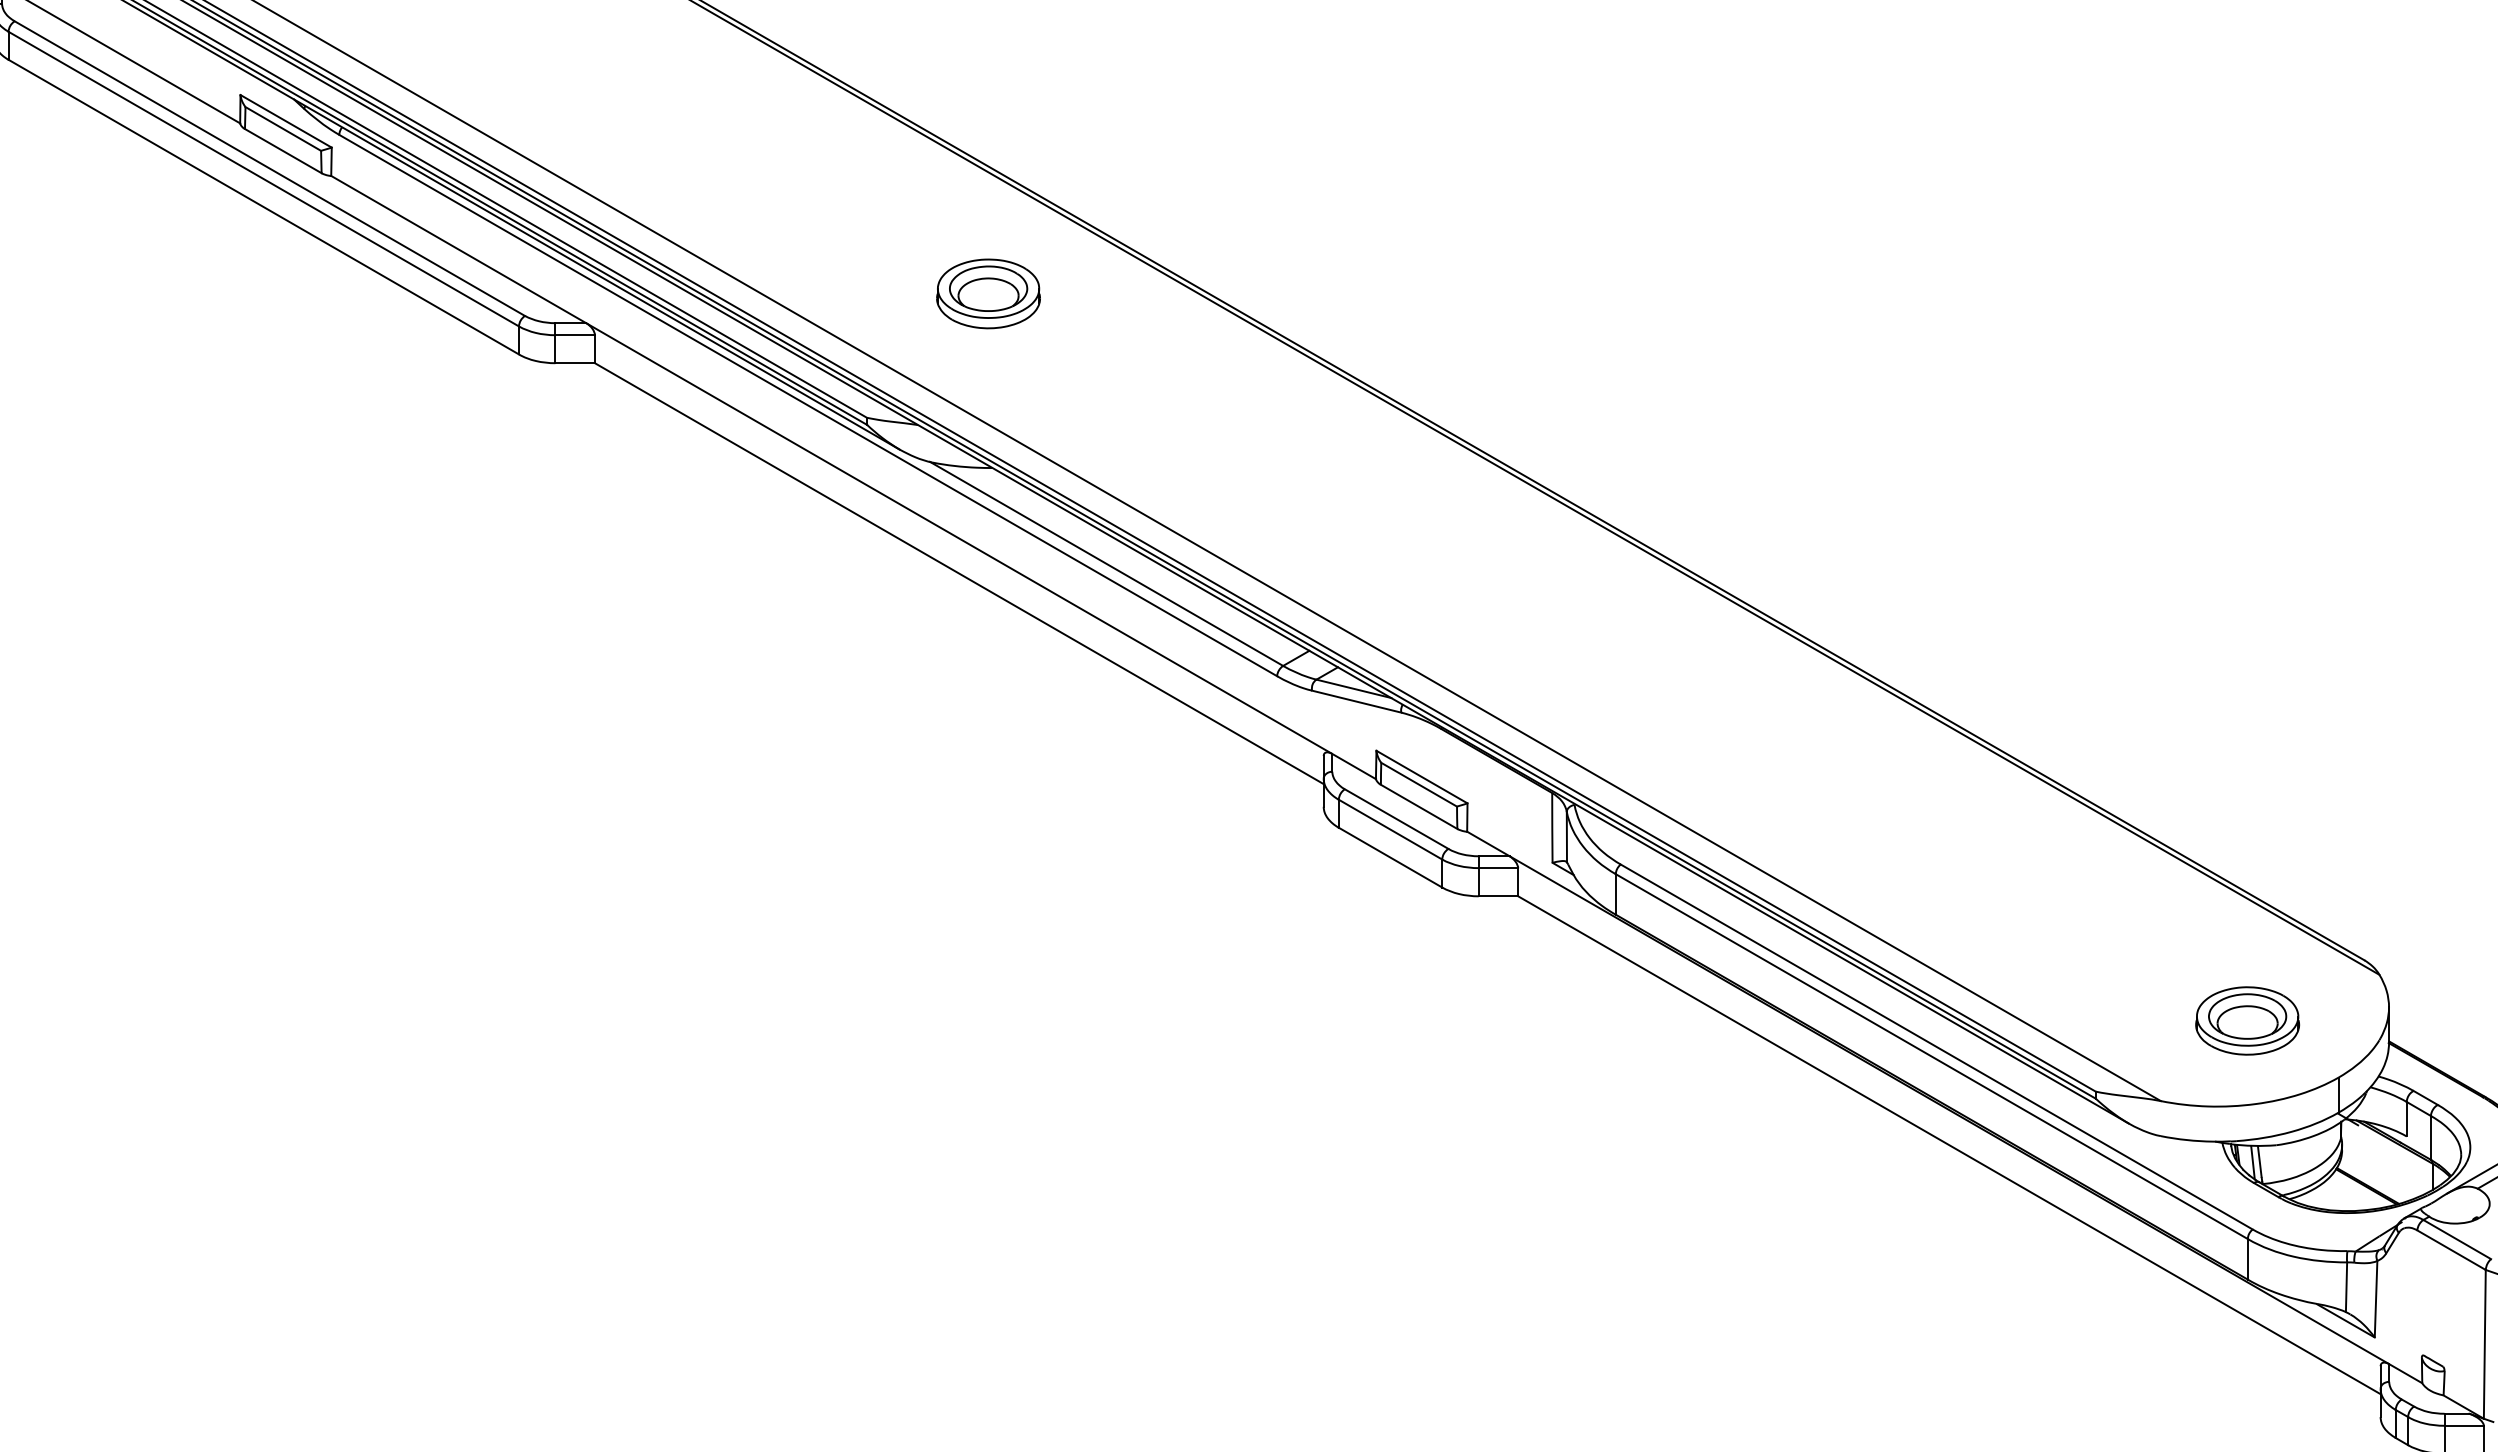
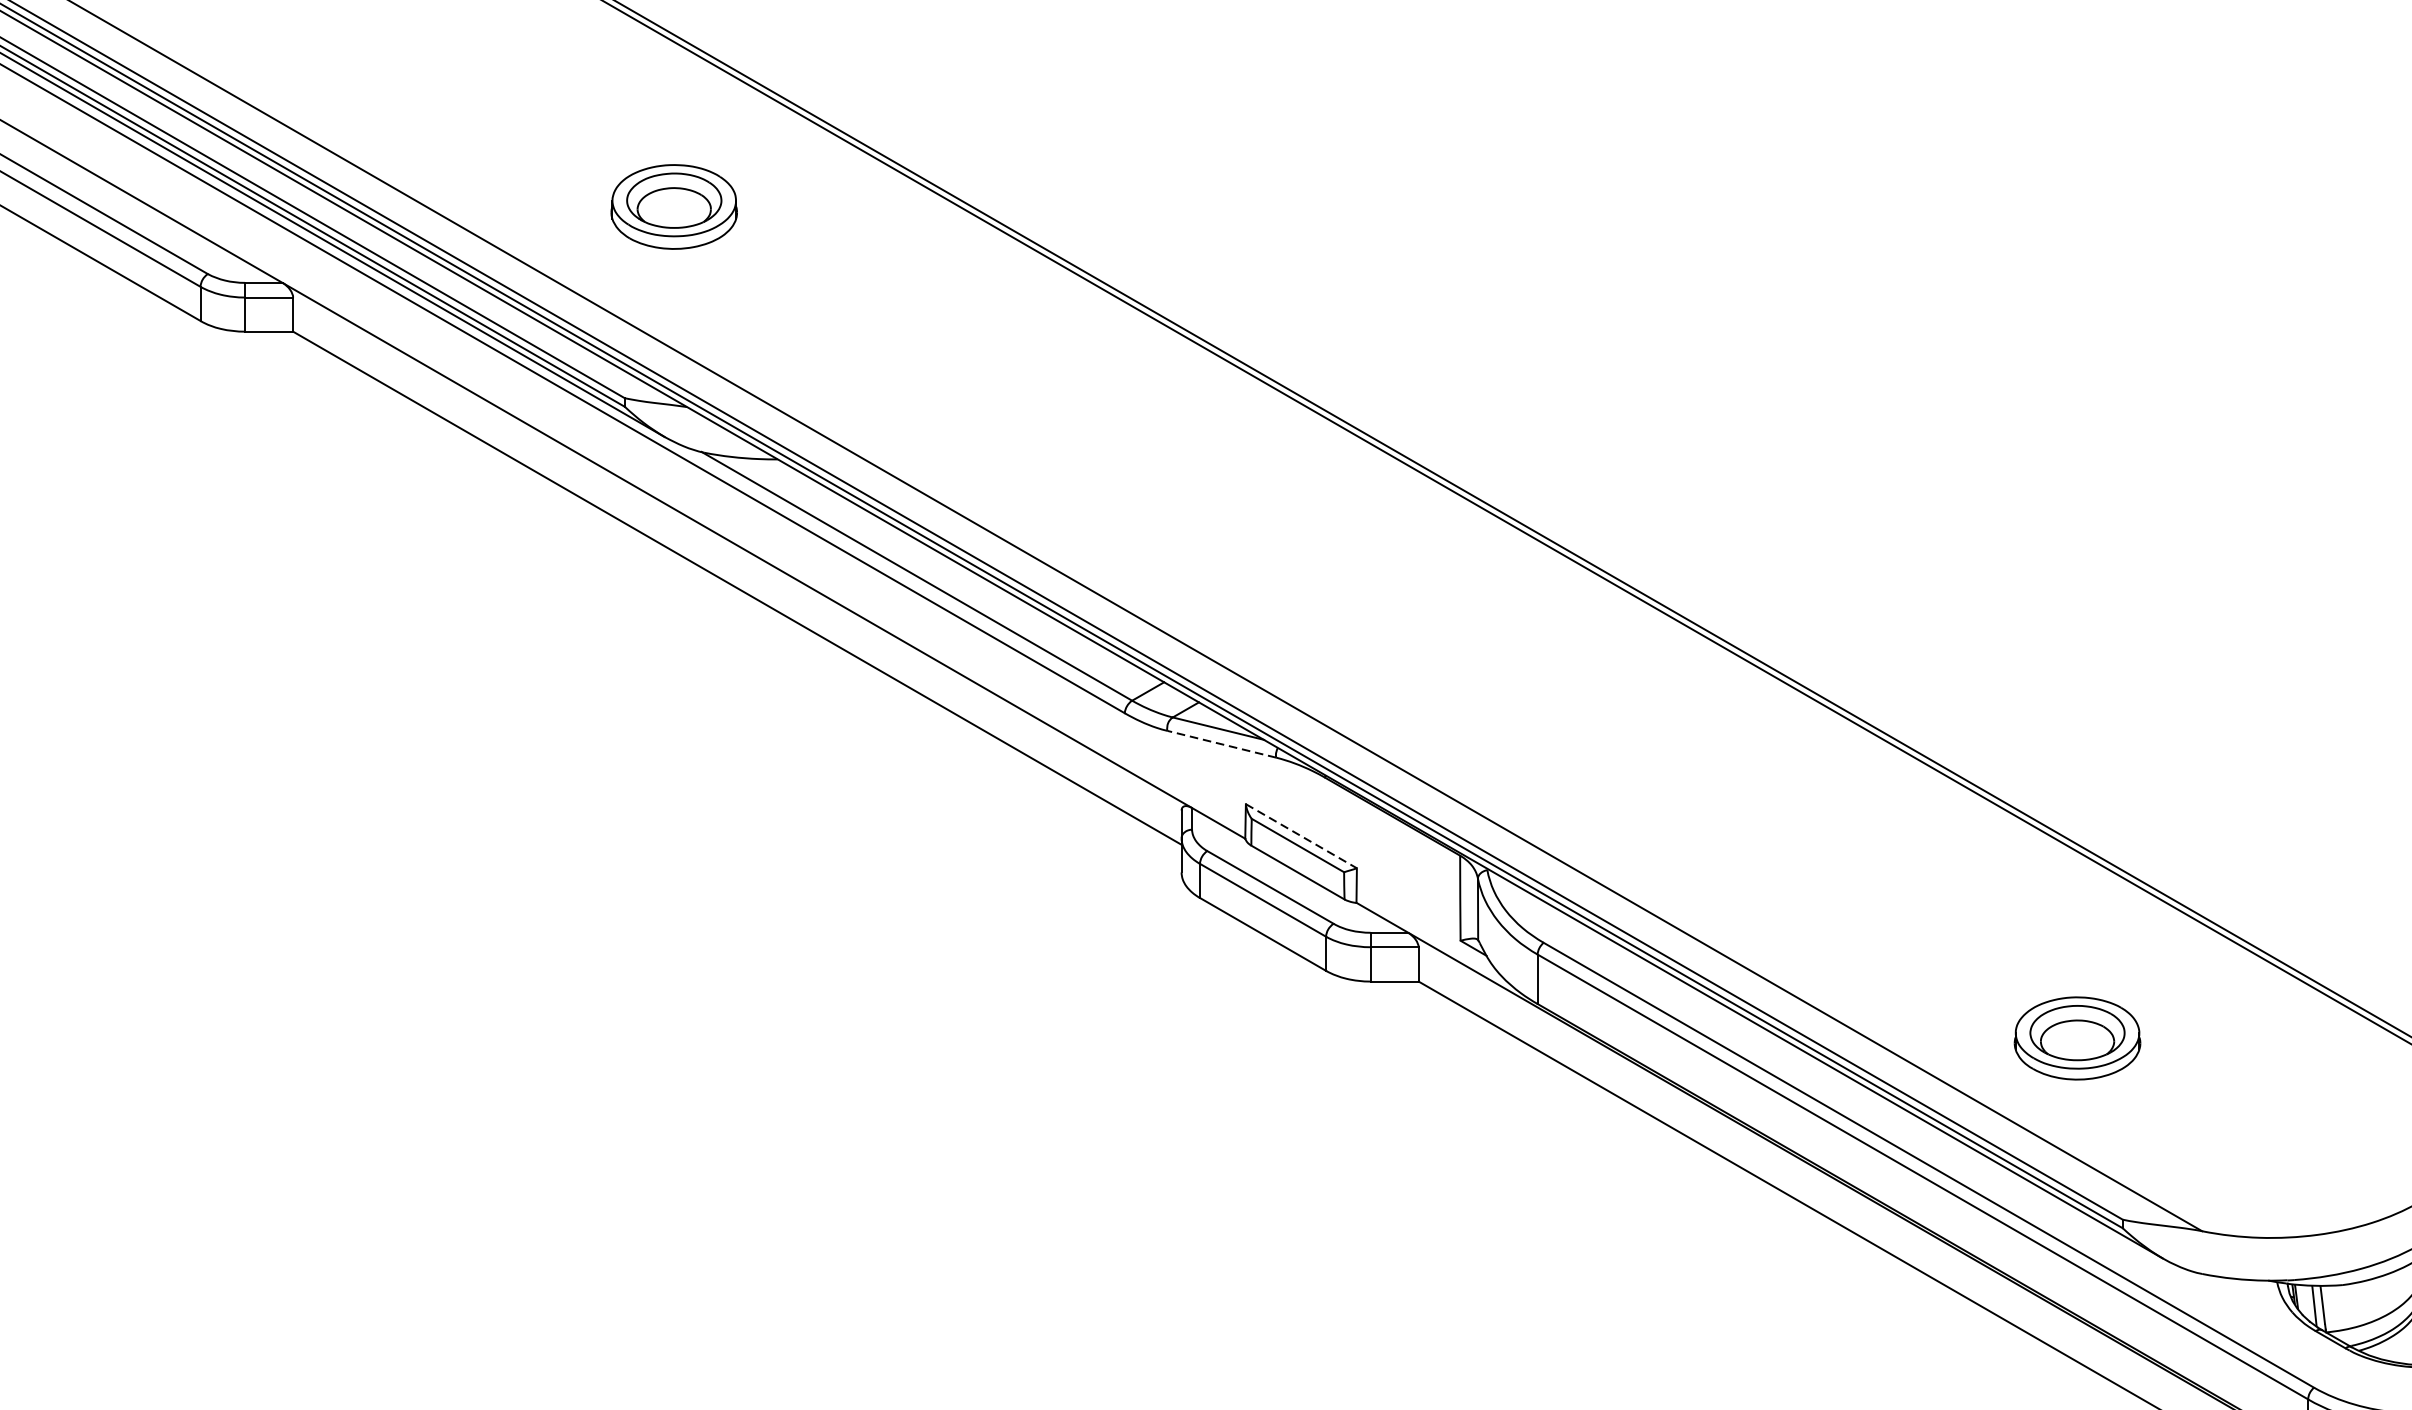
part: (988, 293) -> (674, 206), moved
line: (1356, 701) -> (1221, 744), solid -> dashed
line: (1421, 777) -> (1300, 836), solid -> dashed
part: (2247, 1020) -> (2077, 1037), moved

